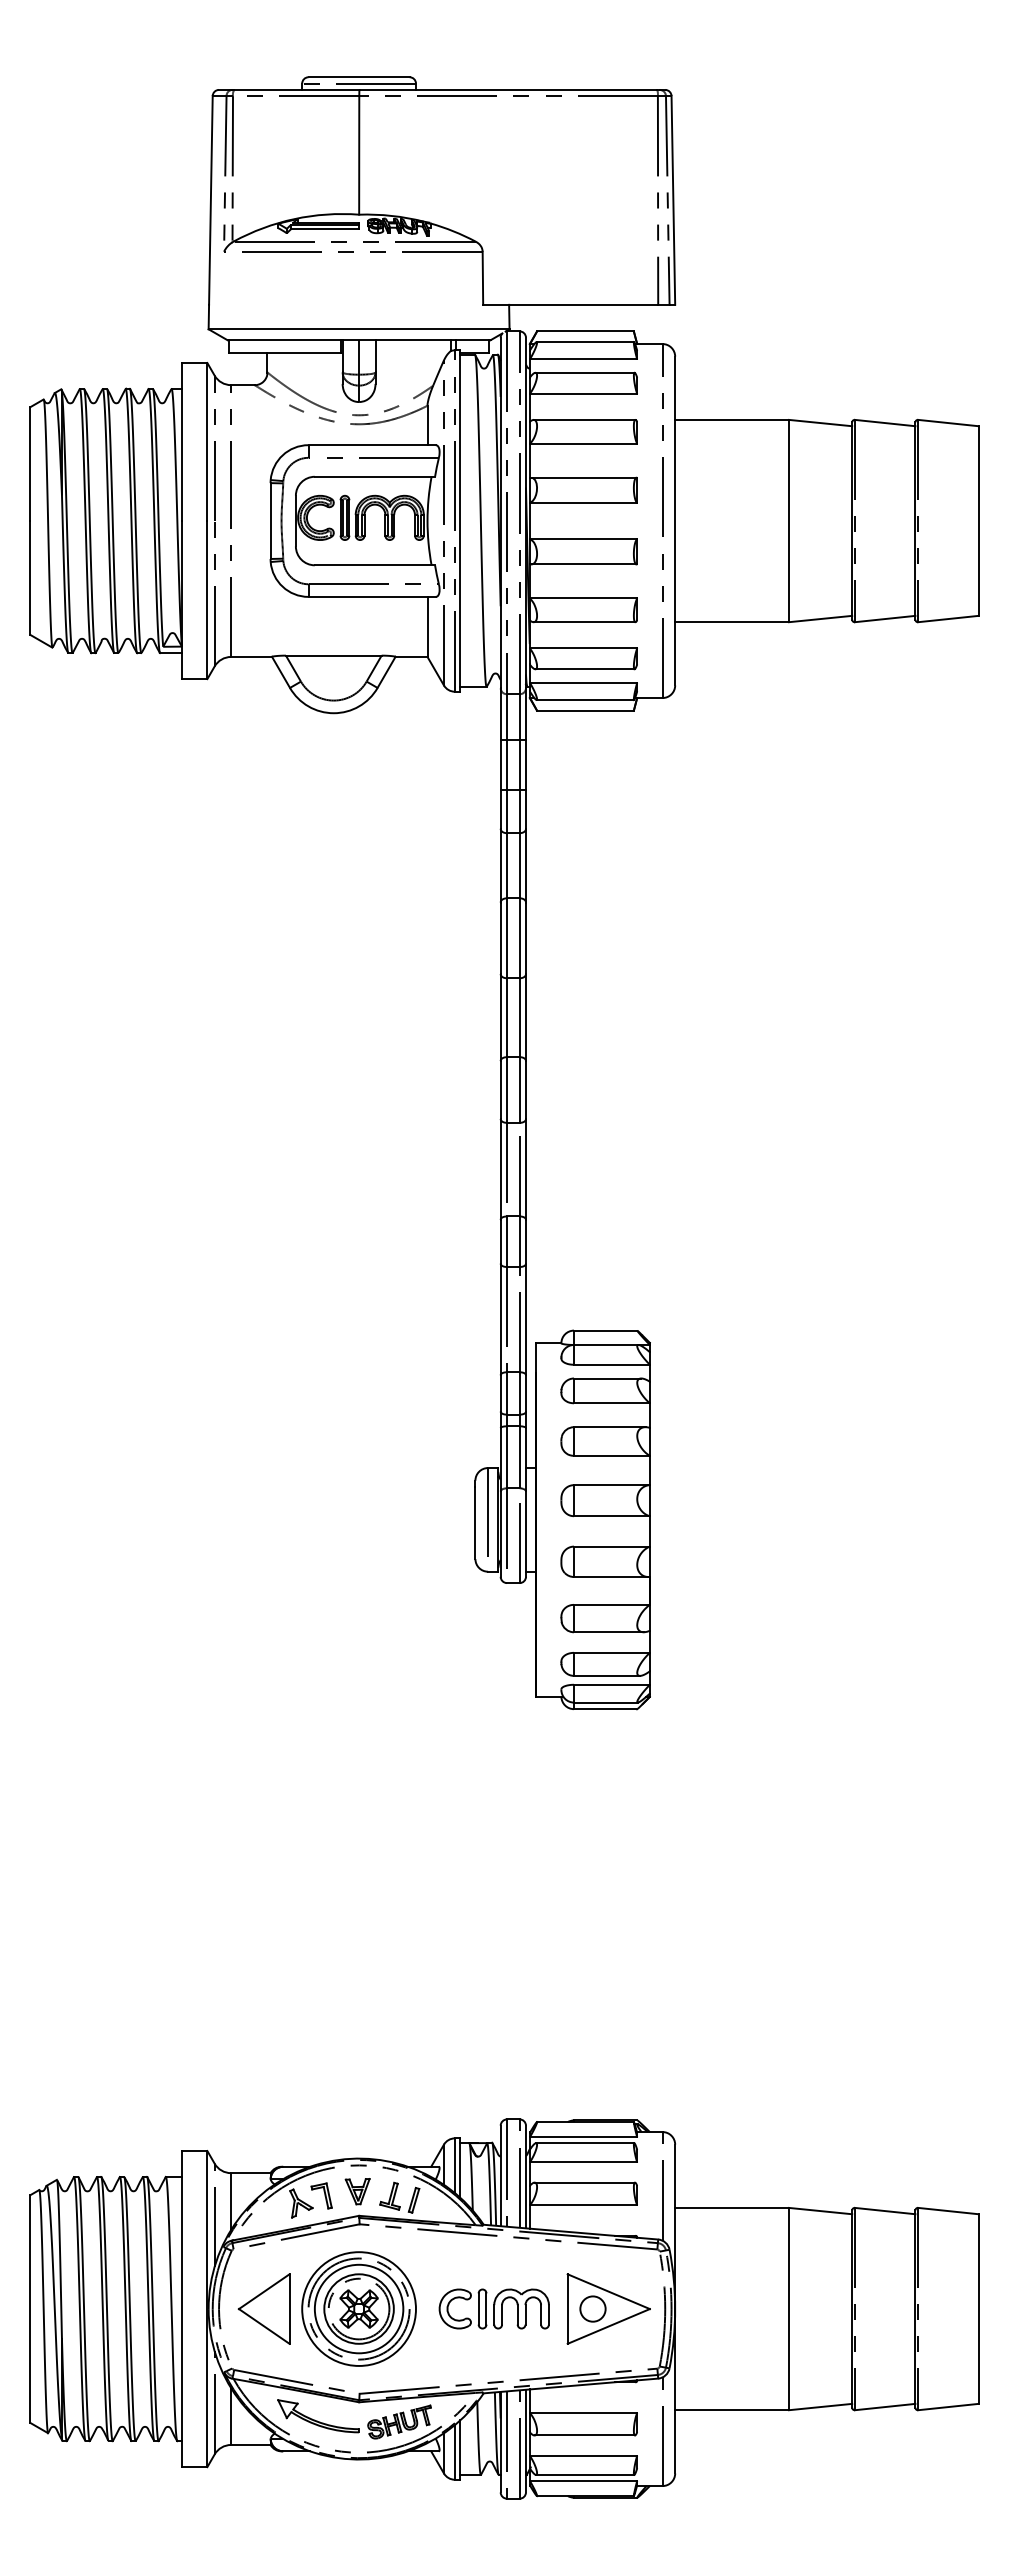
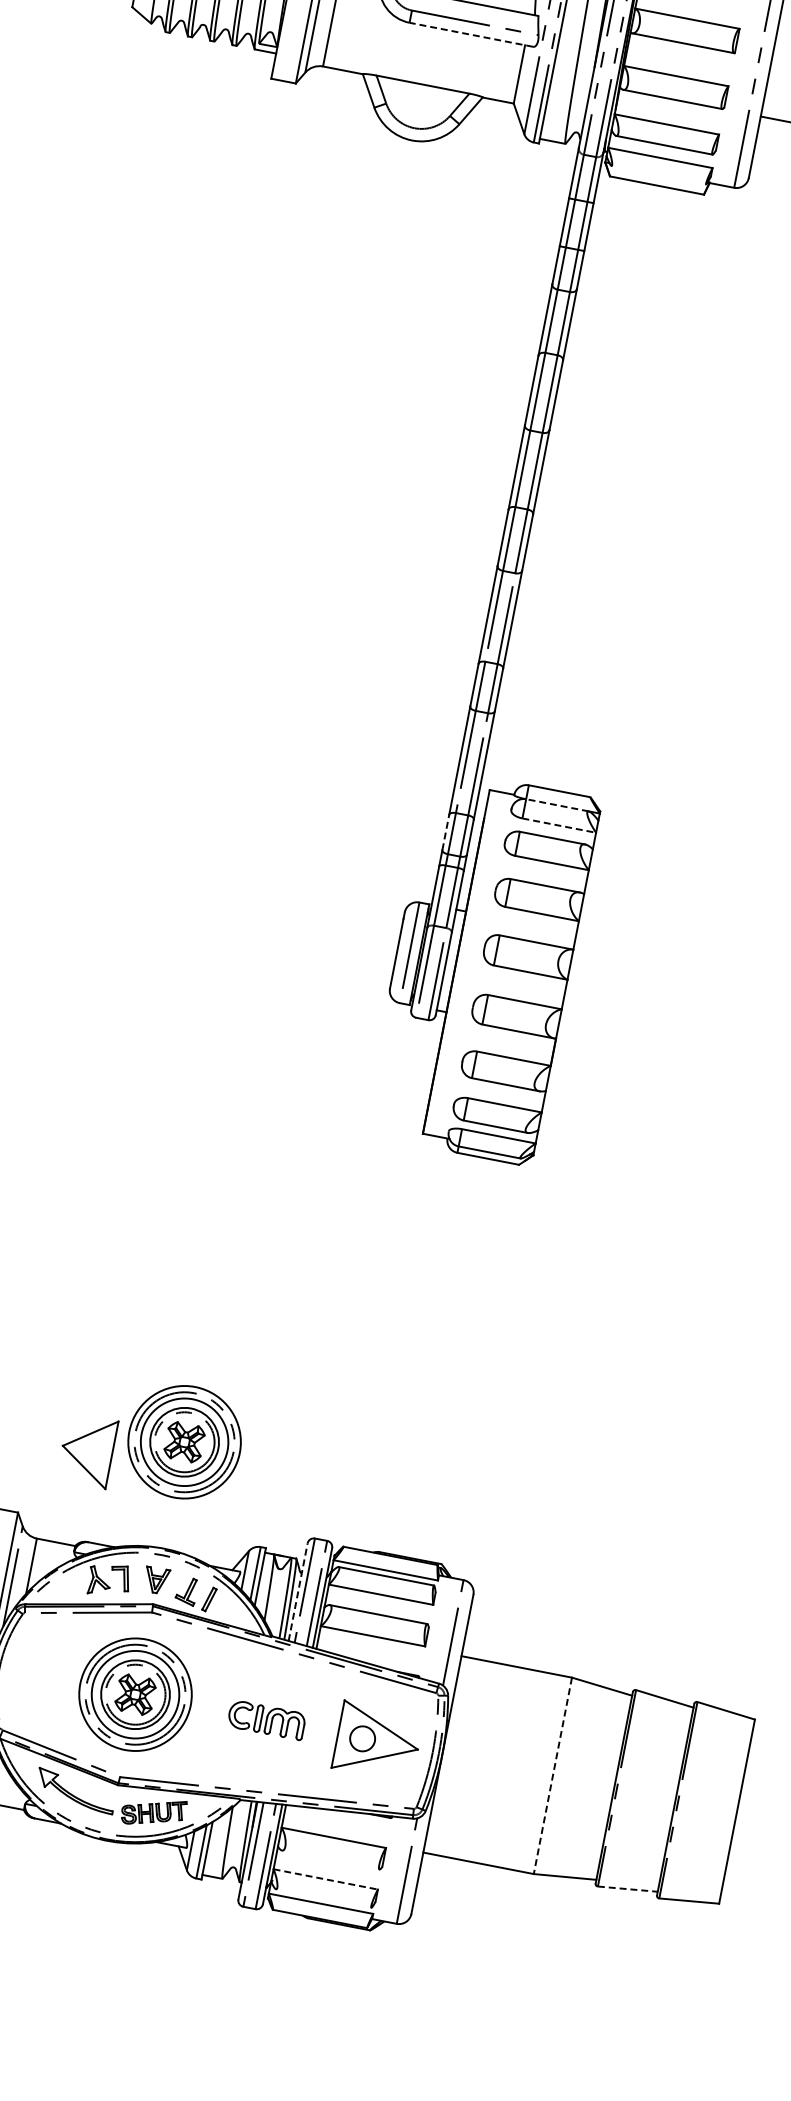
line: (372, 596) -> (471, 34), solid -> dashed
line: (585, 700) -> (658, 175), removed
line: (605, 1344) -> (556, 804), solid -> dashed
line: (611, 1364) -> (558, 825), solid -> dashed
line: (500, 1392) -> (445, 831), solid -> dashed
part: (358, 2048) -> (184, 1441), added
line: (500, 2175) -> (298, 1591), solid -> dashed
part: (263, 2308) -> (86, 1449), moved
part: (493, 2308) -> (266, 1719), size x0.7
line: (788, 2309) -> (552, 1776), solid -> dashed
line: (885, 2407) -> (628, 1889), solid -> dashed
line: (584, 2435) -> (330, 1860), removed
line: (583, 2455) -> (325, 1879), solid -> dashed
line: (585, 2475) -> (323, 1899), removed

